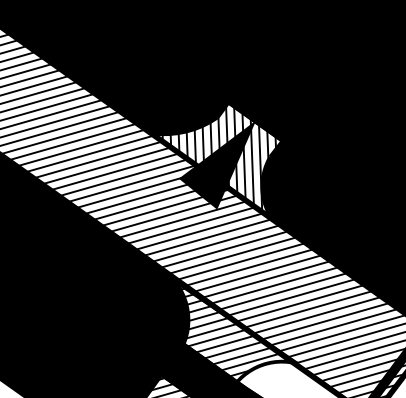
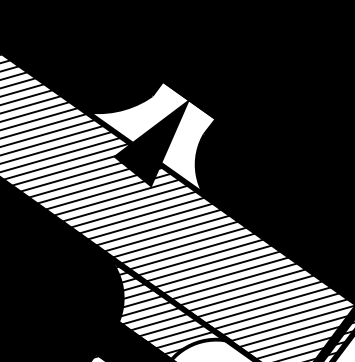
hatch: (218, 159) -> (152, 137), removed

